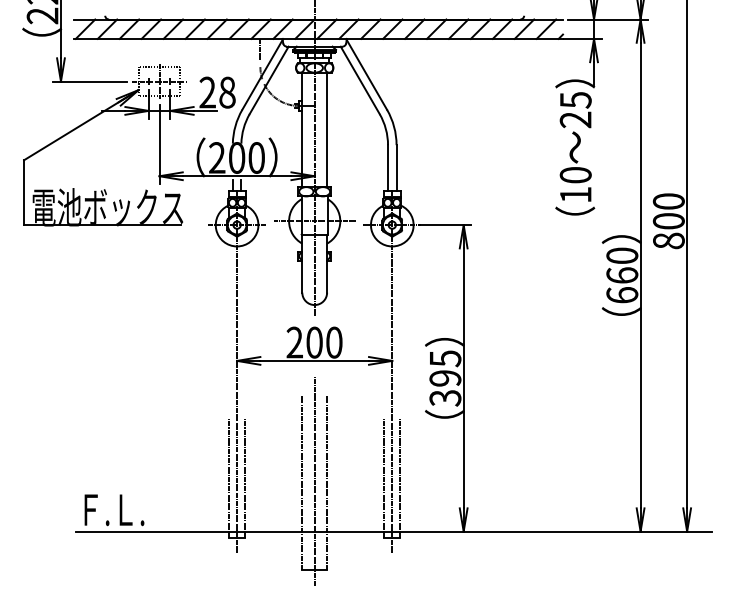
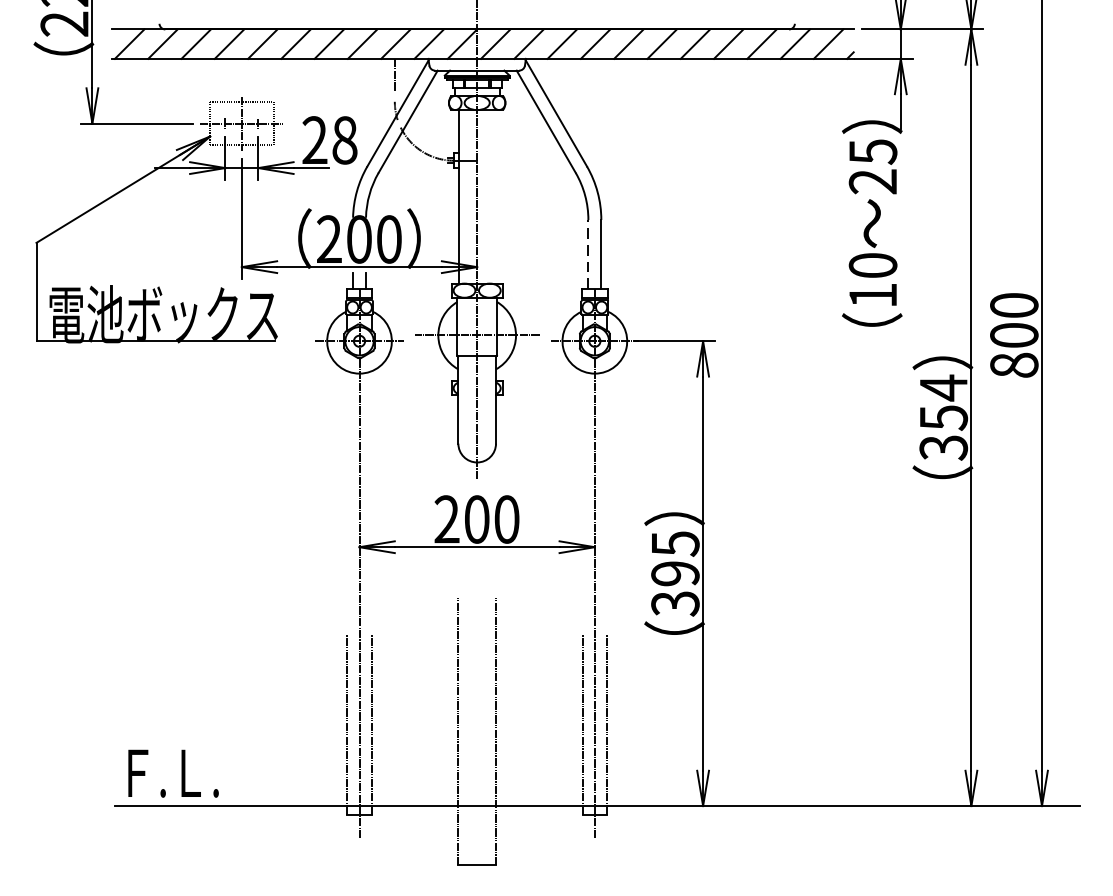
line: (327, 129) -> (496, 196), removed
line: (388, 167) -> (589, 253), solid -> dashed
text: (622, 275) -> (943, 417), 660 -> 354
line: (314, 481) -> (476, 730), removed

